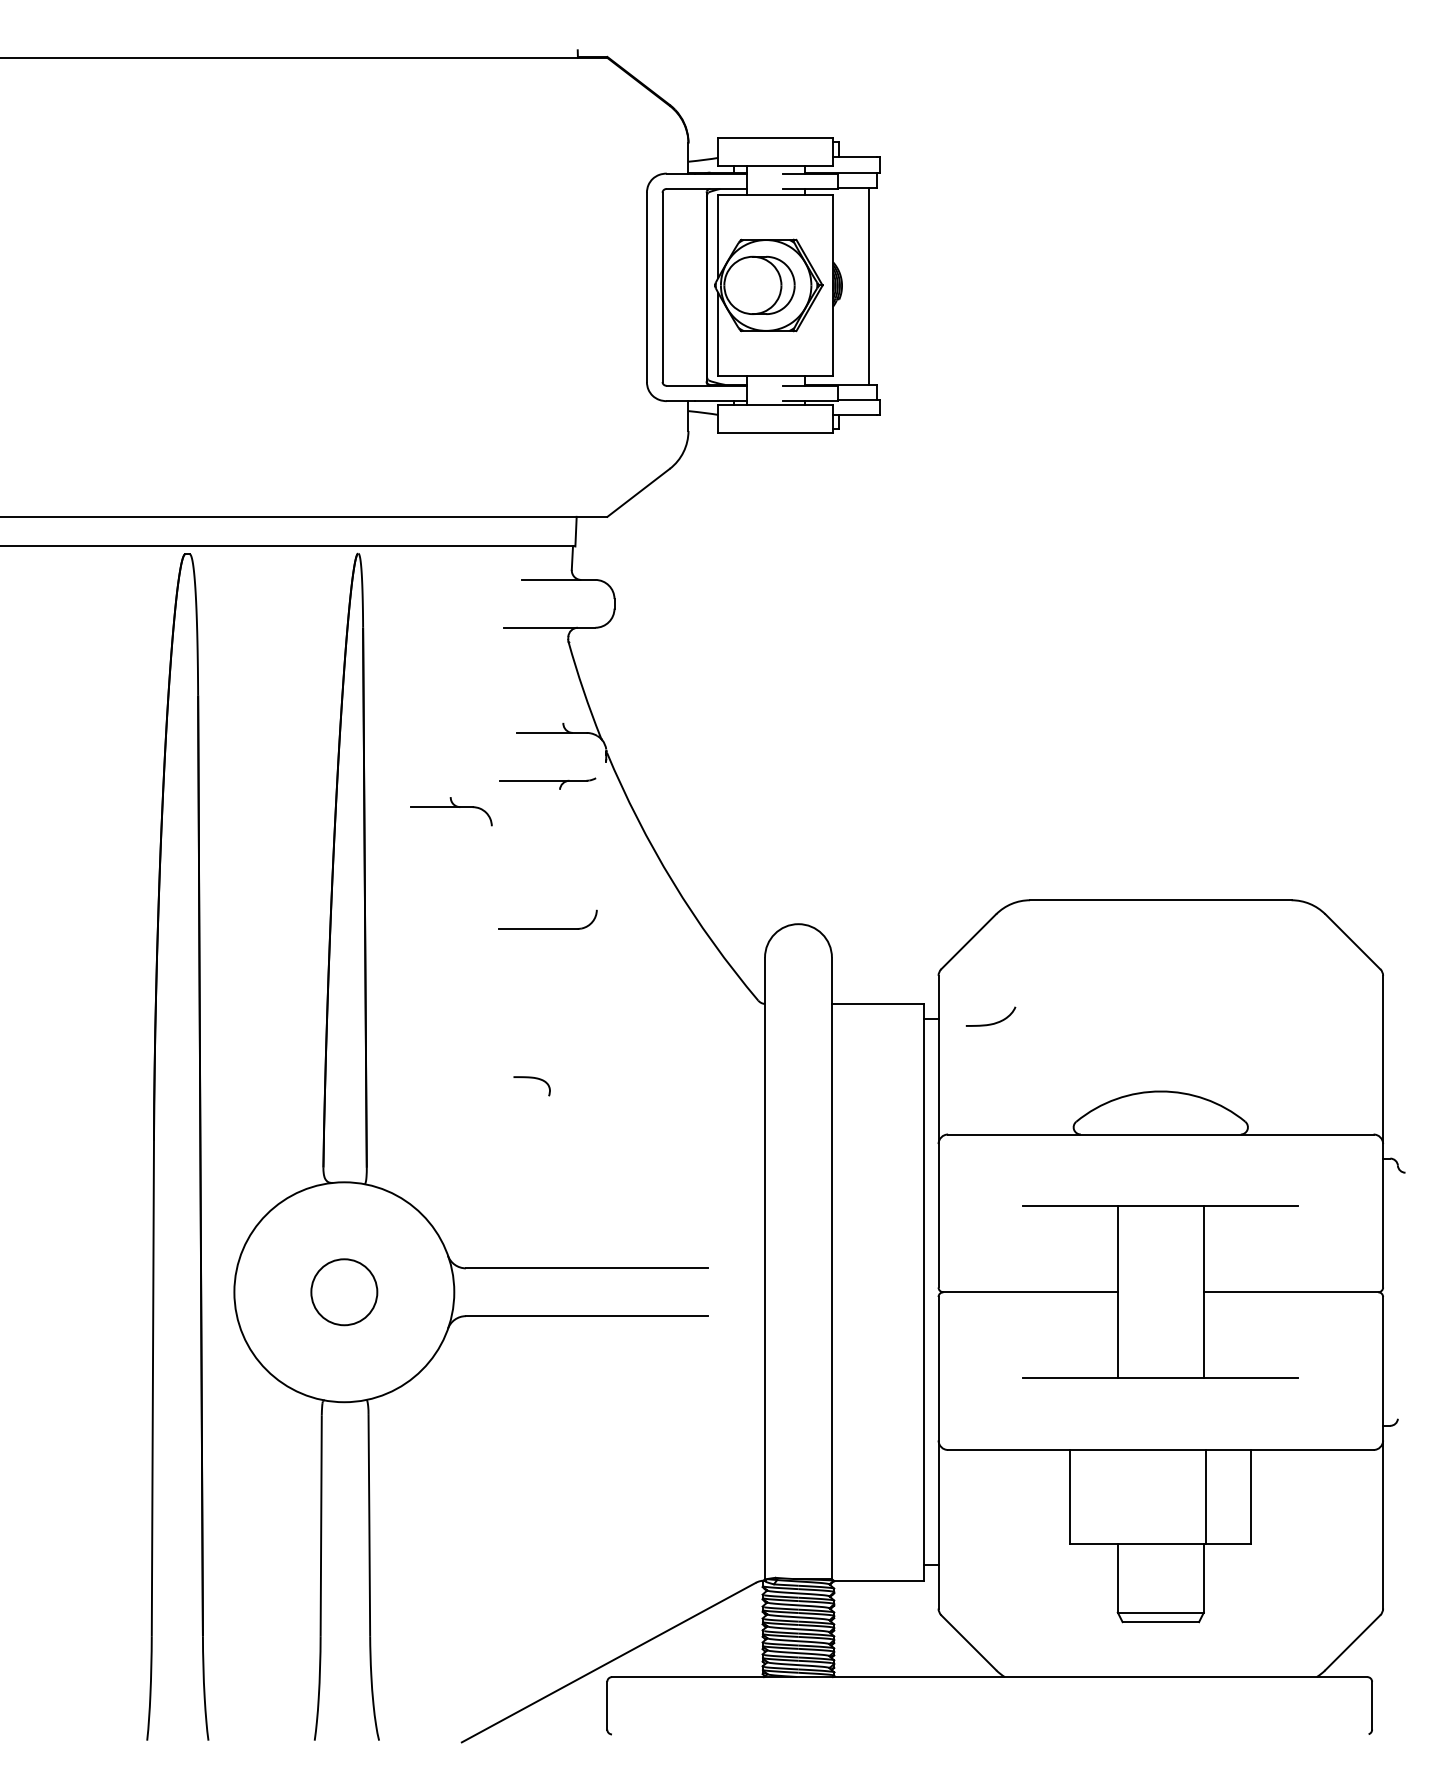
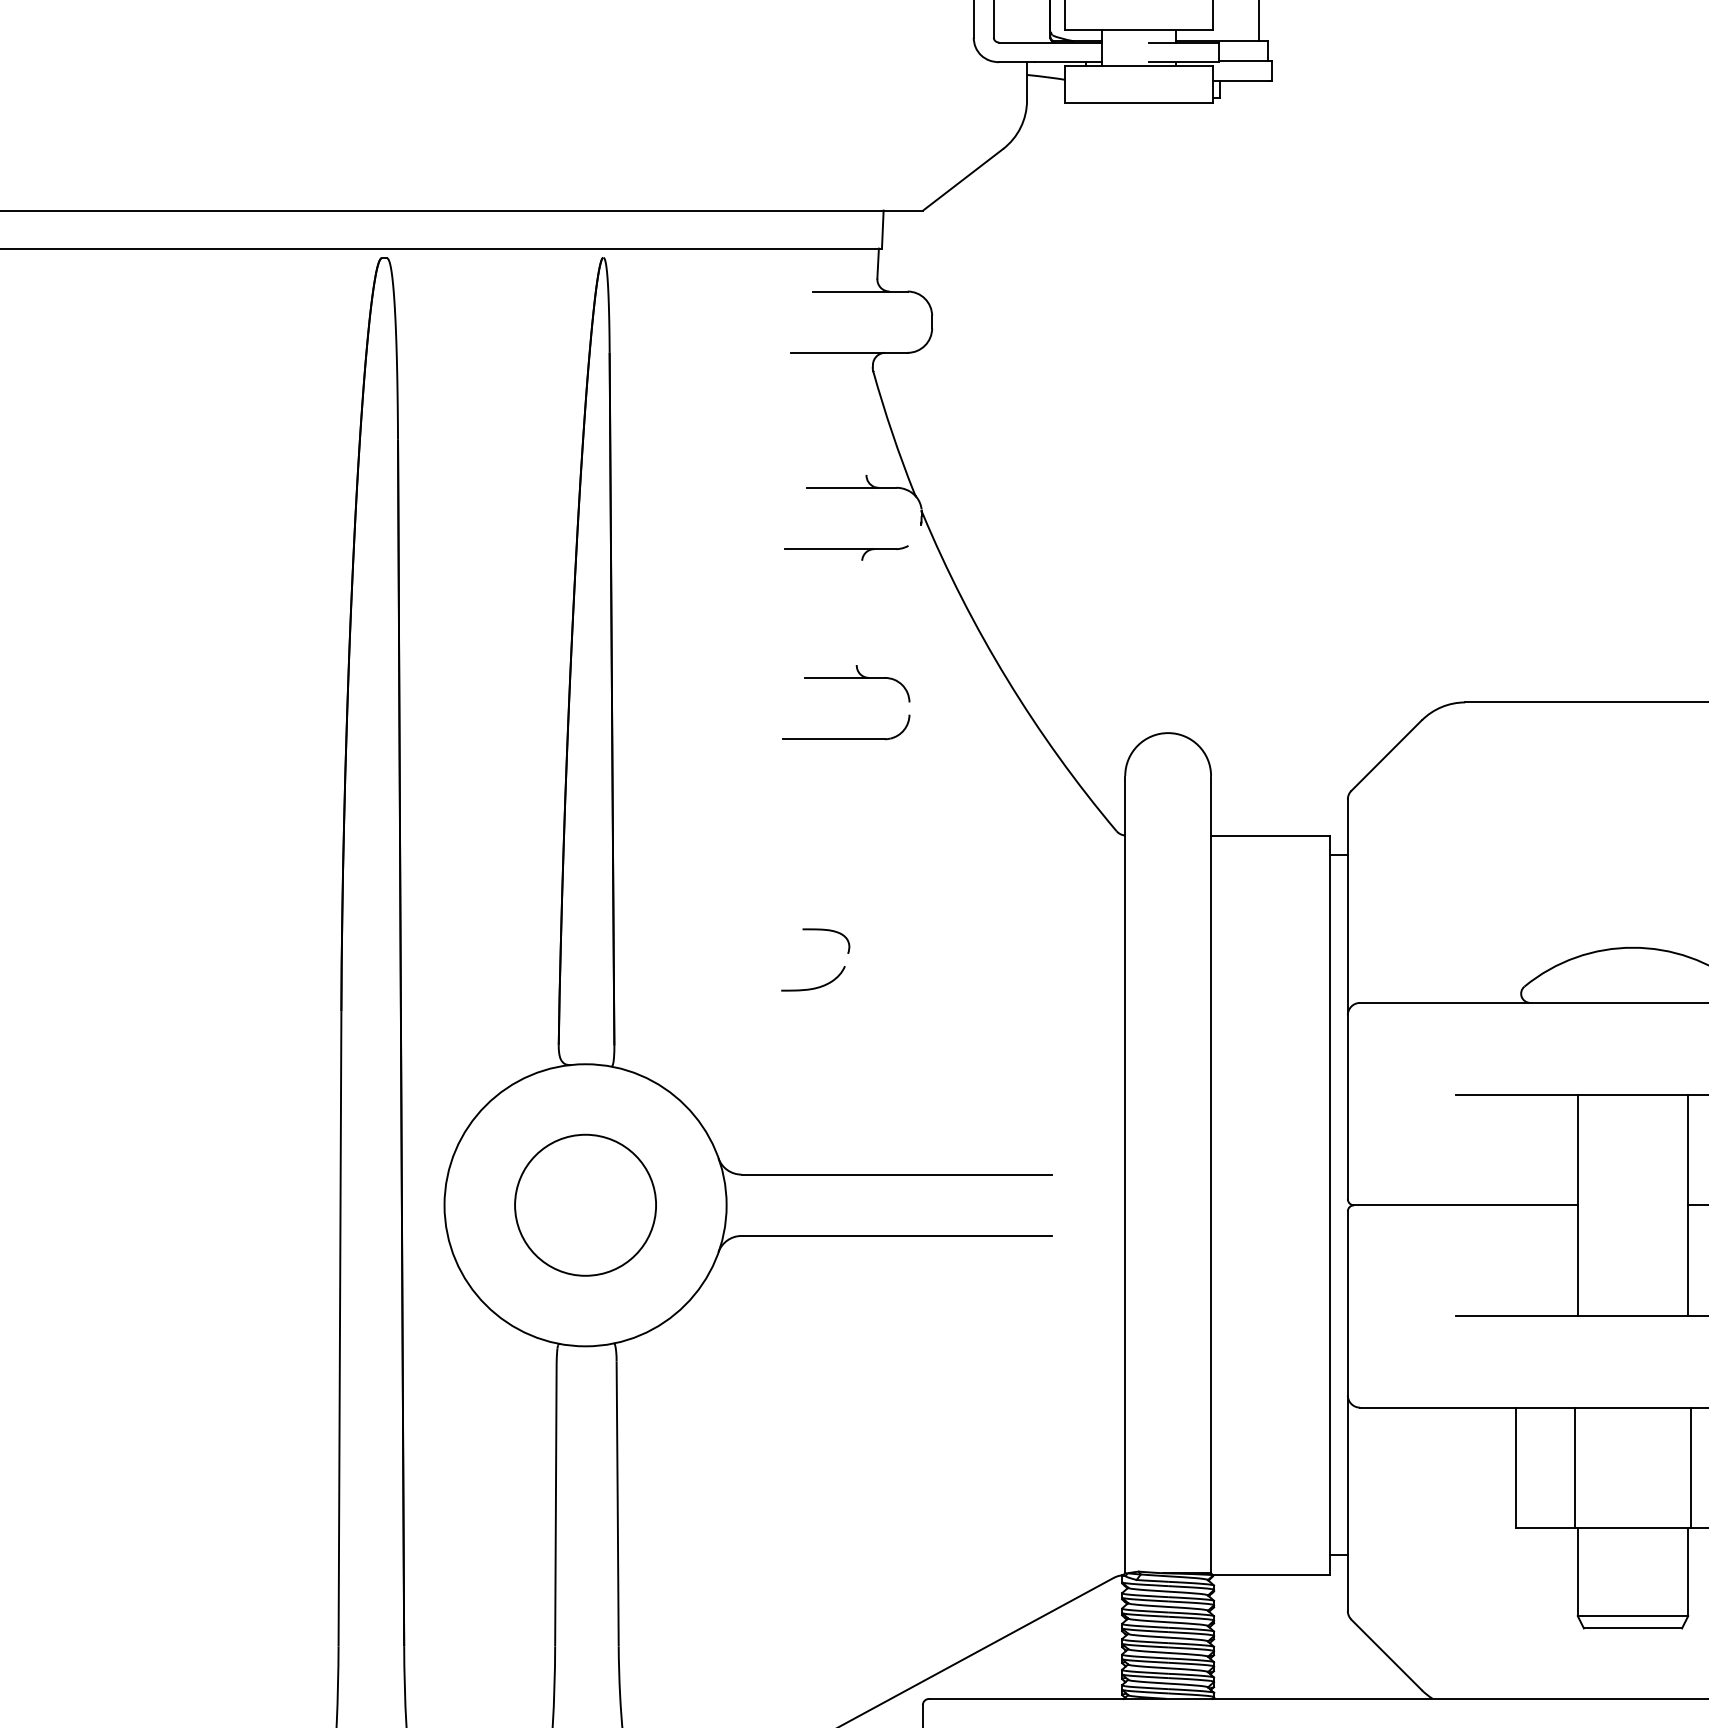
part: (451, 811) -> (857, 683), moved
curve: (990, 1023) -> (812, 987), moved
circle: (344, 1292) -> (585, 1205), size x1.67
line: (1115, 1497) -> (1574, 1468), added

